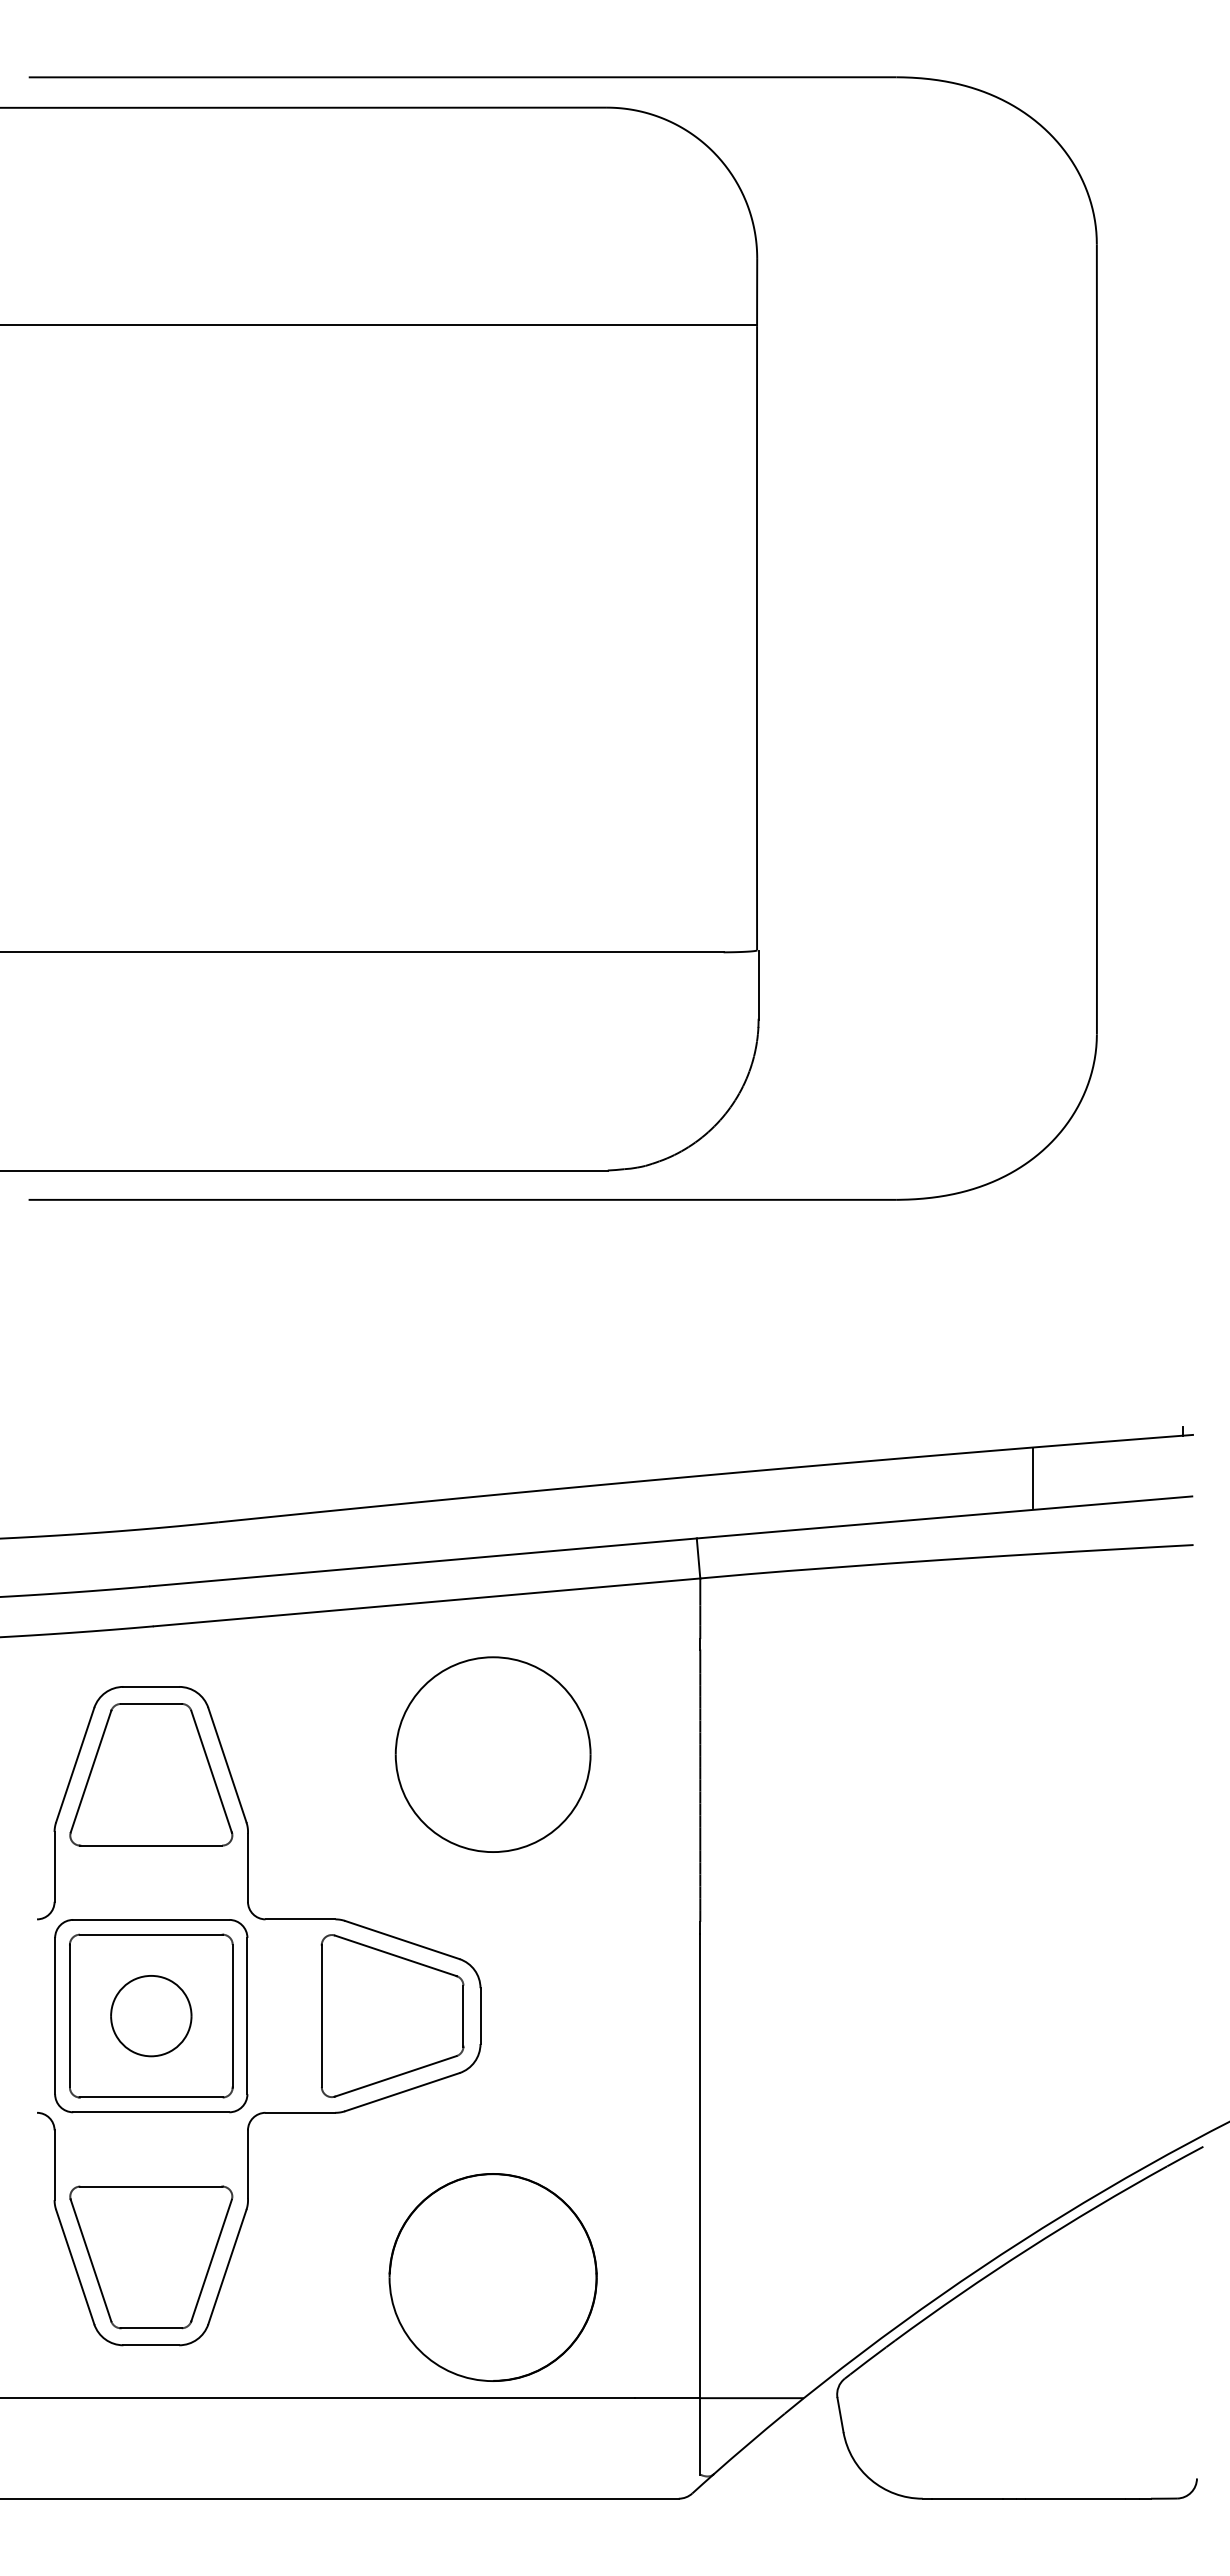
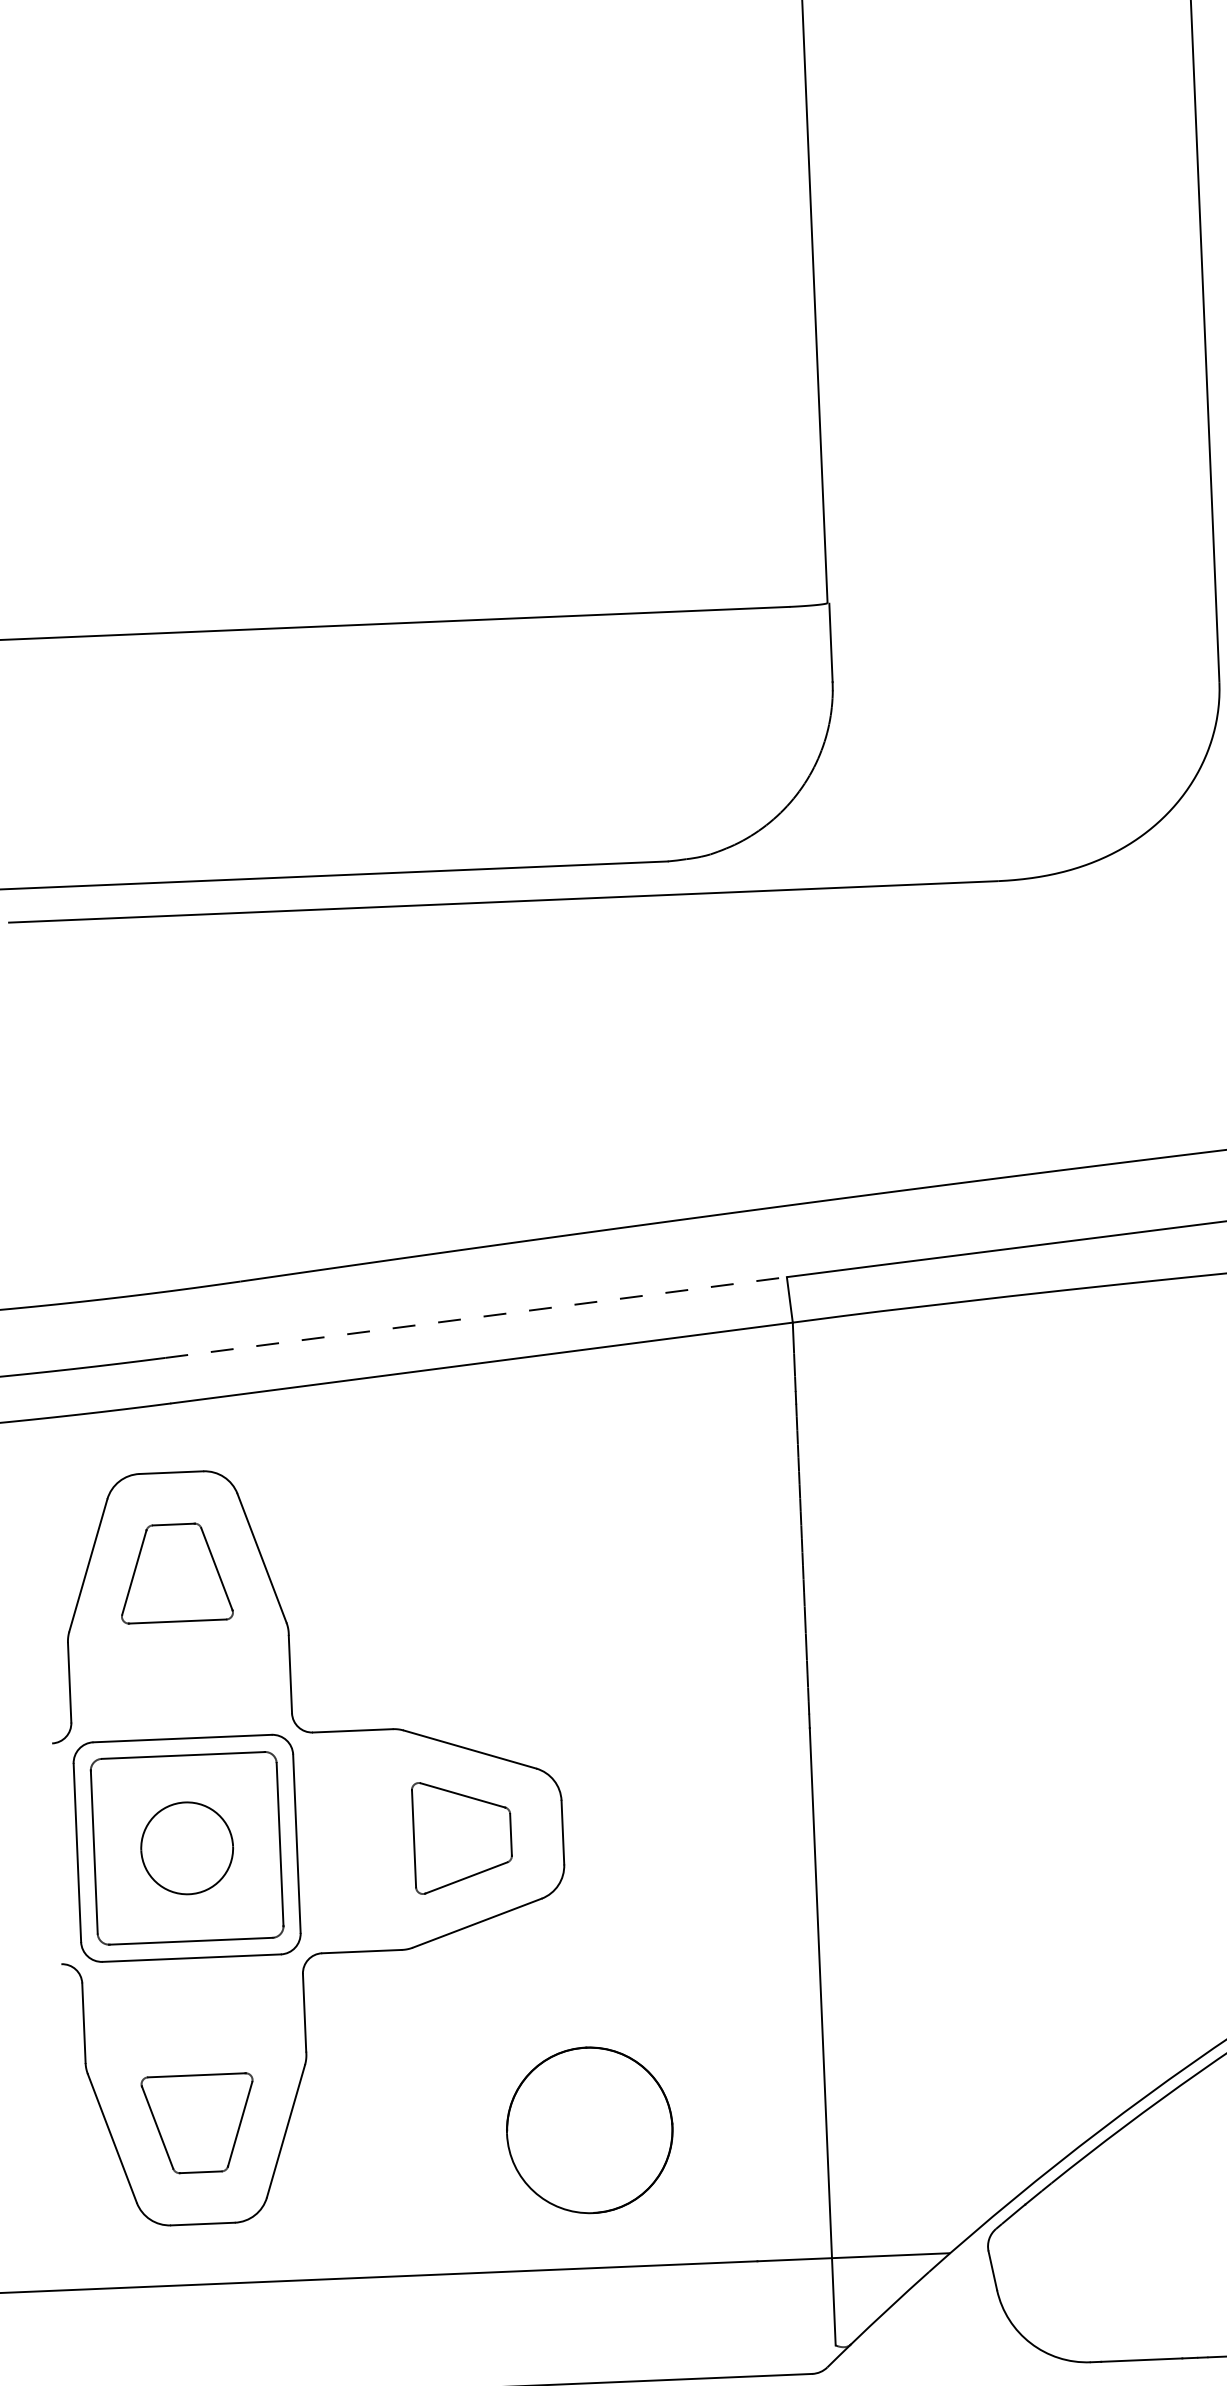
line: (1032, 1478) -> (1167, 1192), removed
line: (424, 1562) -> (477, 1317), solid -> dashed
part: (492, 1754) -> (564, 1533), removed
part: (151, 1774) -> (175, 1572), size x0.6
part: (392, 2015) -> (462, 1836), size x0.6
part: (151, 2257) -> (198, 2123), size x0.6
part: (492, 2277) -> (589, 2130), size x0.7

